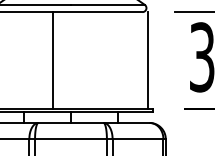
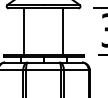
line: (52, 59) -> (23, 31), moved
line: (148, 59) -> (63, 31), moved

